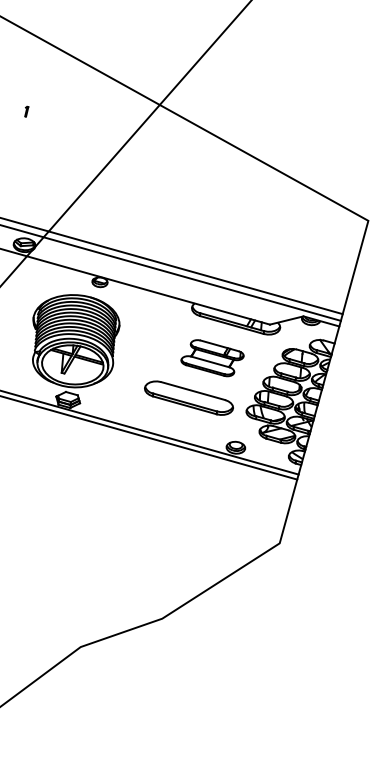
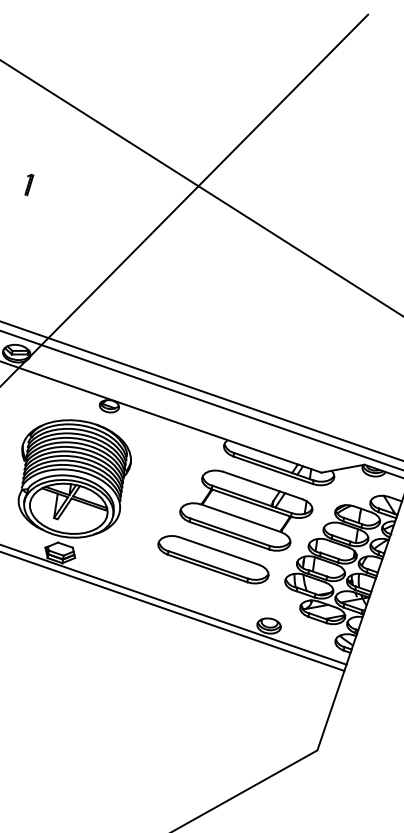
part: (26, 111) -> (29, 184), size x1.67
part: (212, 358) -> (246, 511), size x1.67

